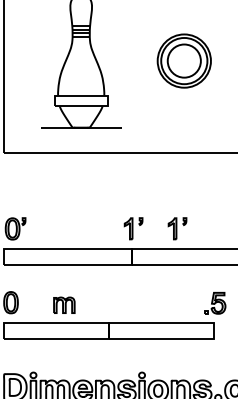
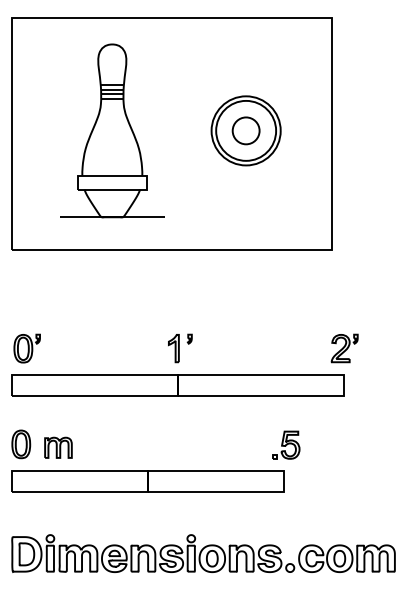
circle: (183, 60) -> (245, 130), size x0.62
part: (177, 228) -> (237, 348), removed
part: (64, 305) -> (58, 447), moved

